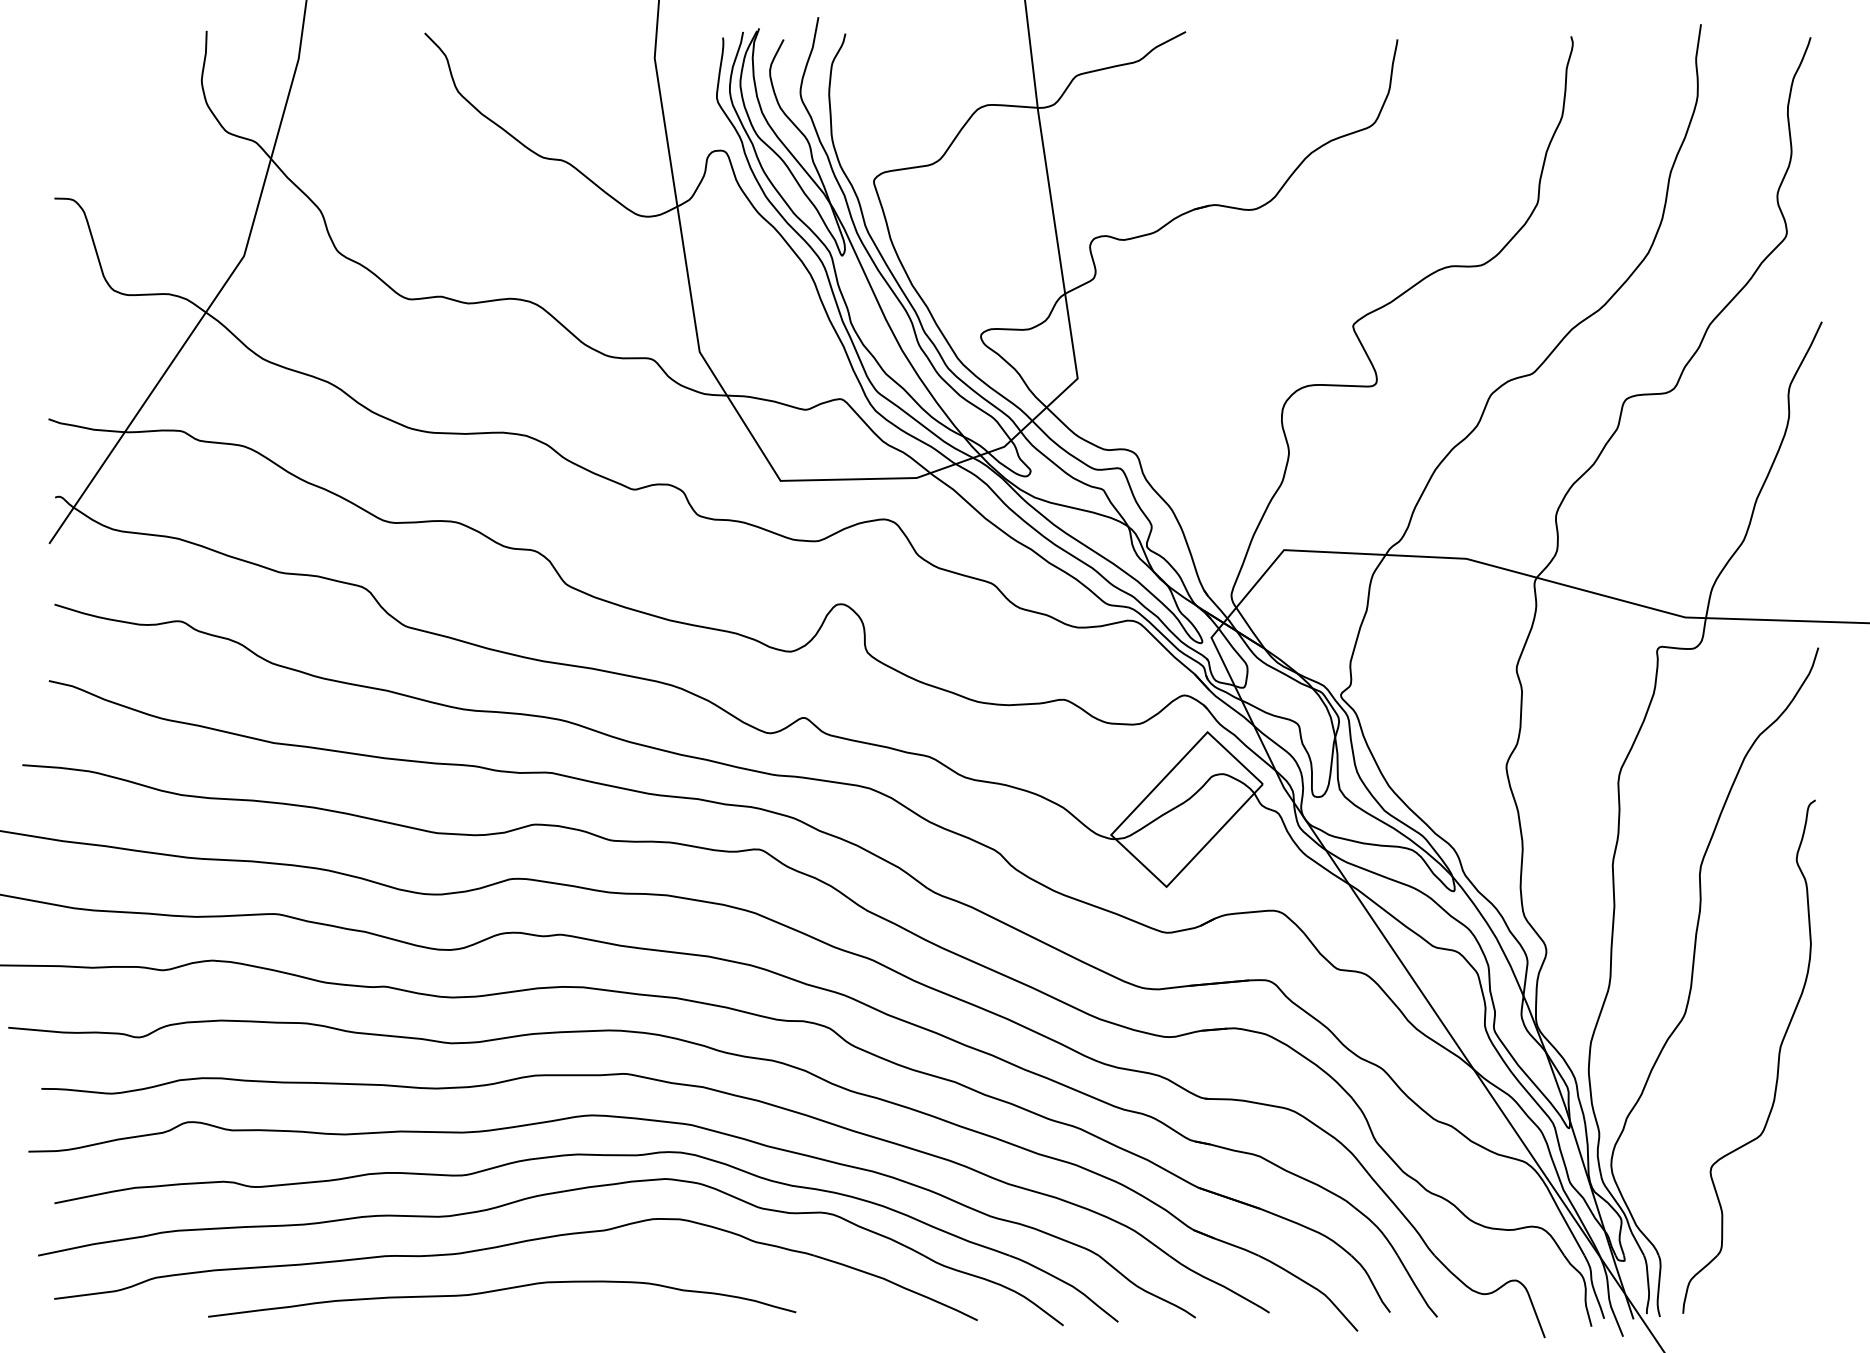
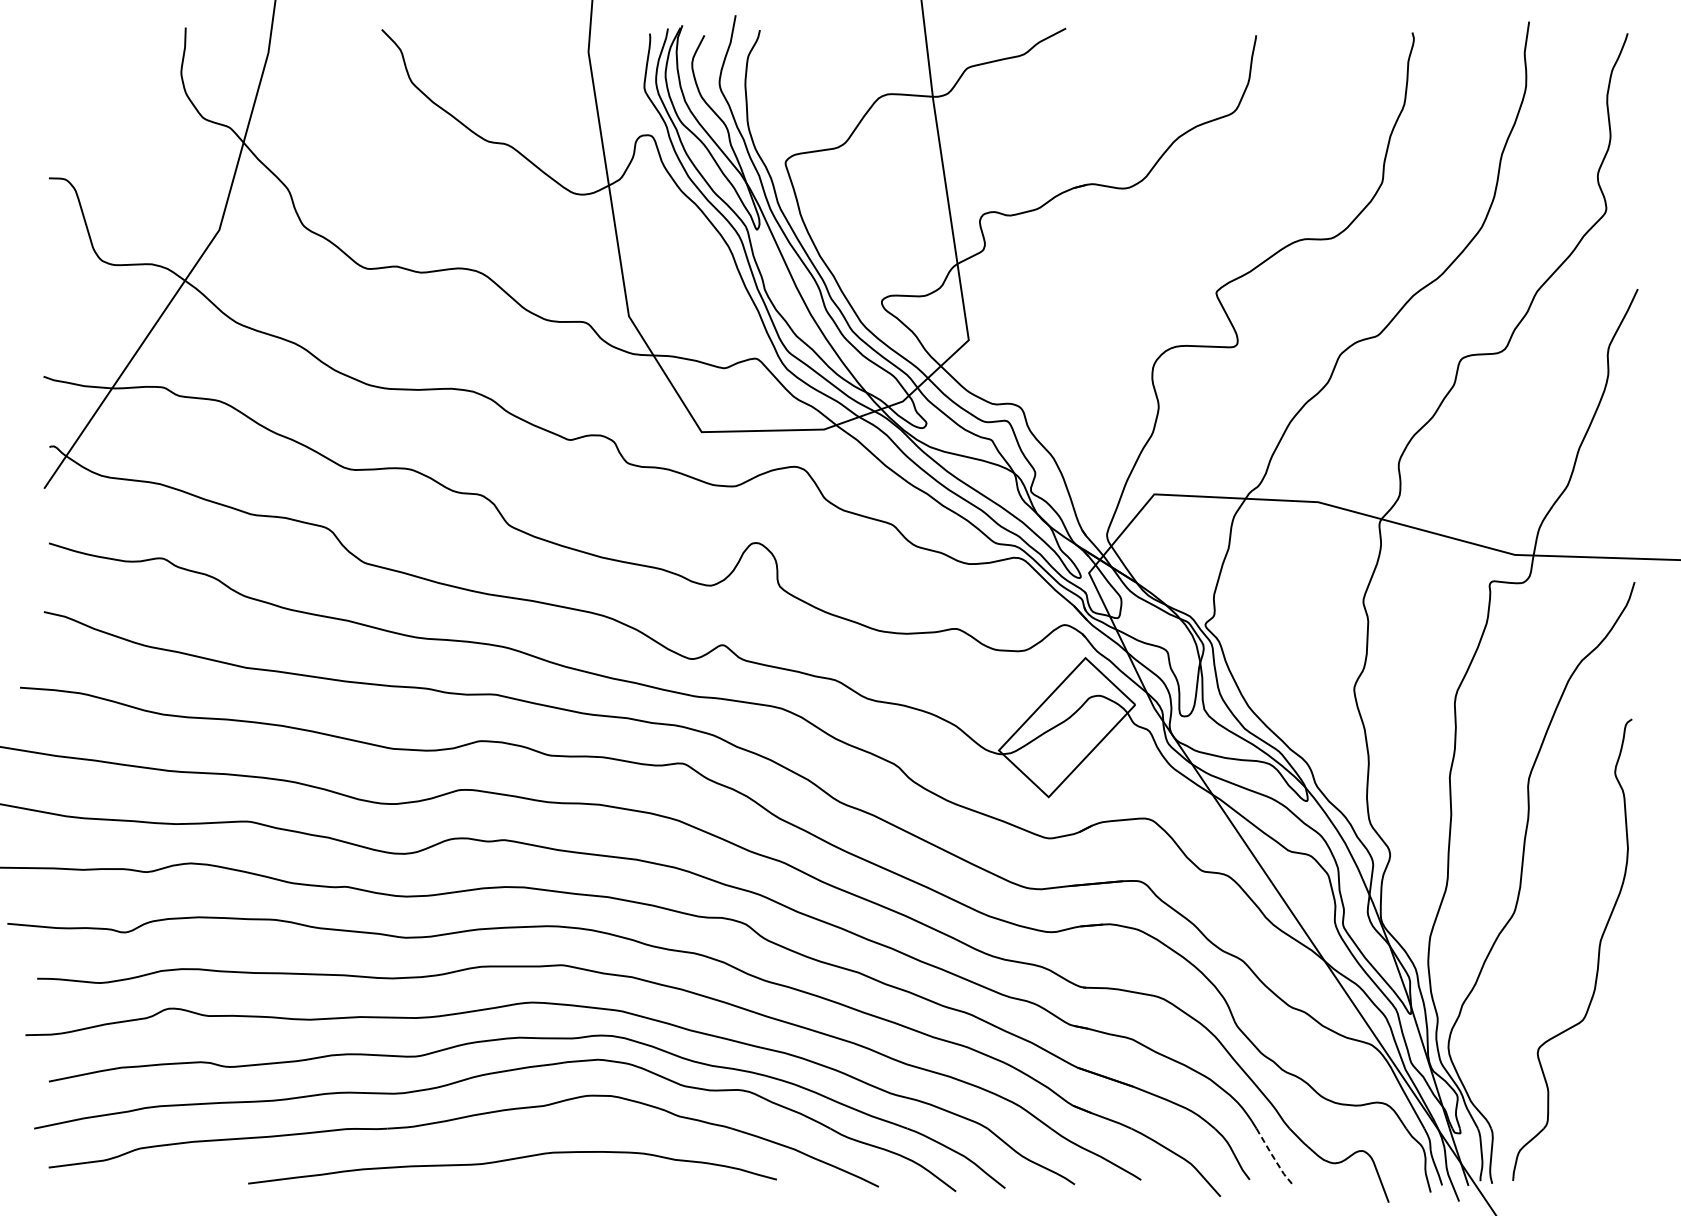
line: (1416, 1288) -> (1273, 1158), solid -> dashed
curve: (502, 1290) -> (512, 1159), moved

